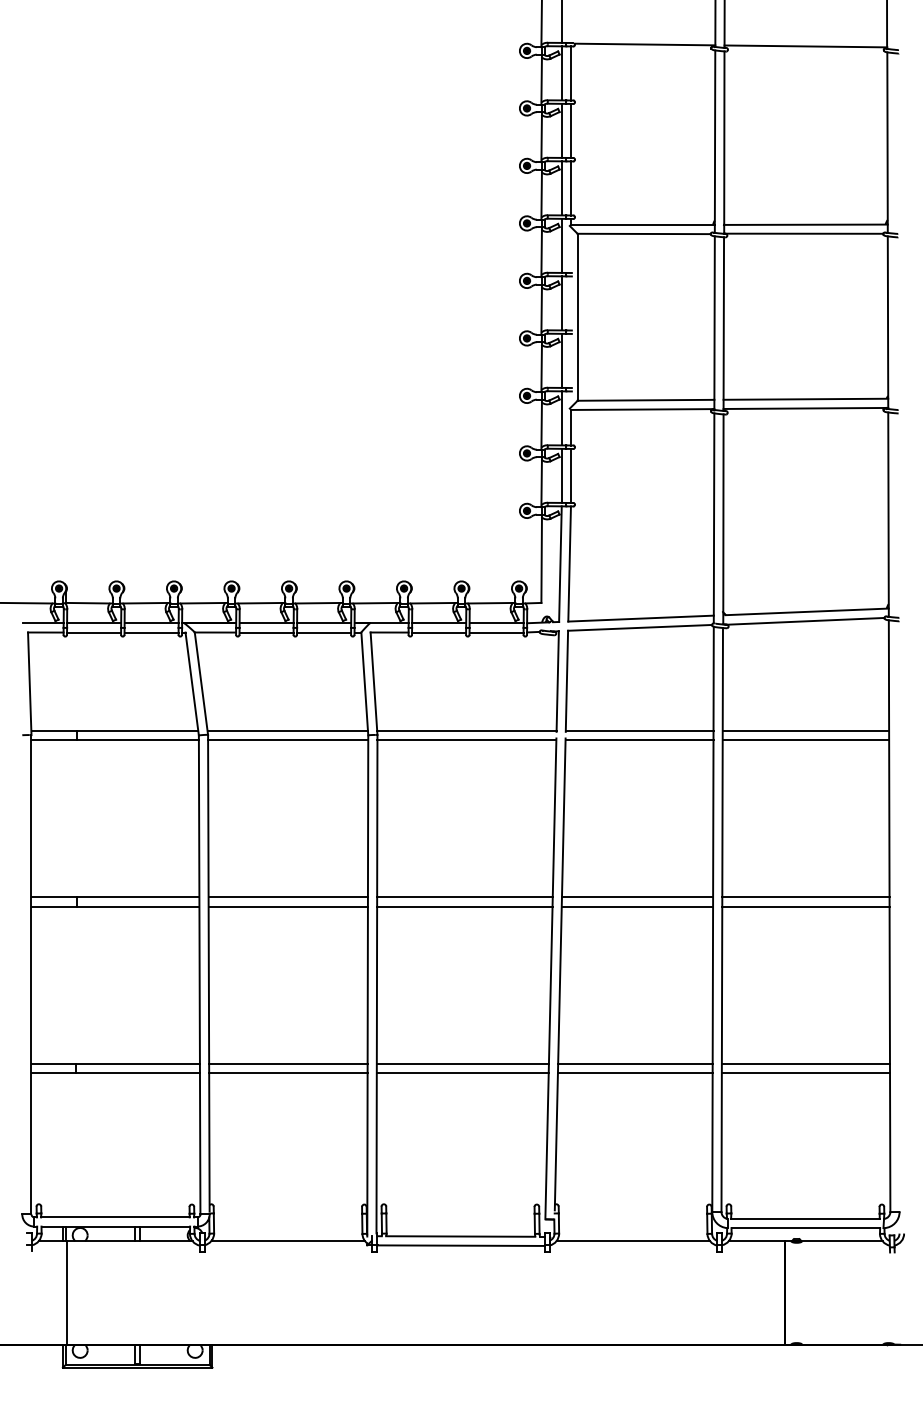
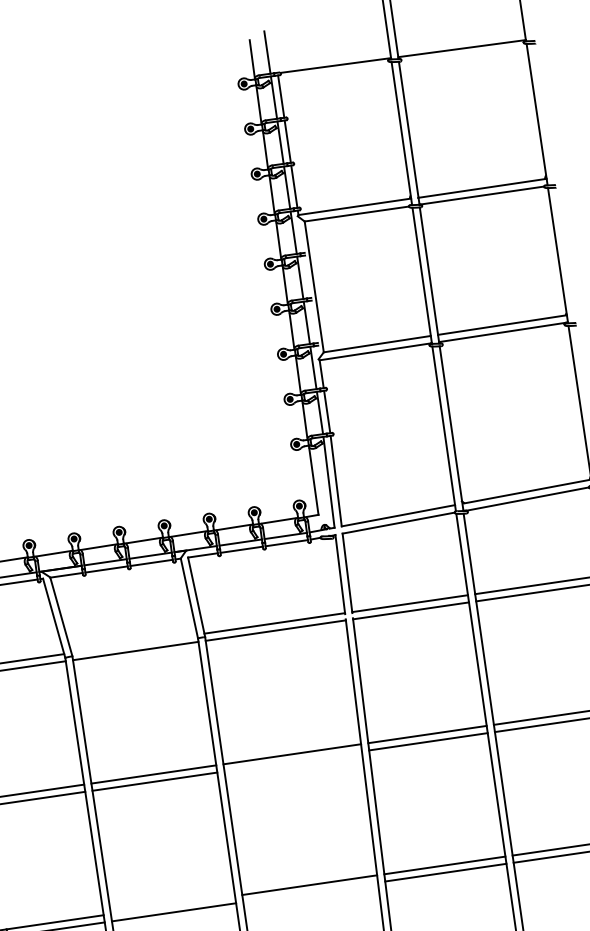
line: (287, 730) -> (134, 643), removed
line: (464, 906) -> (292, 761), removed
line: (288, 1064) -> (173, 905), removed
line: (462, 1073) -> (310, 892), removed

